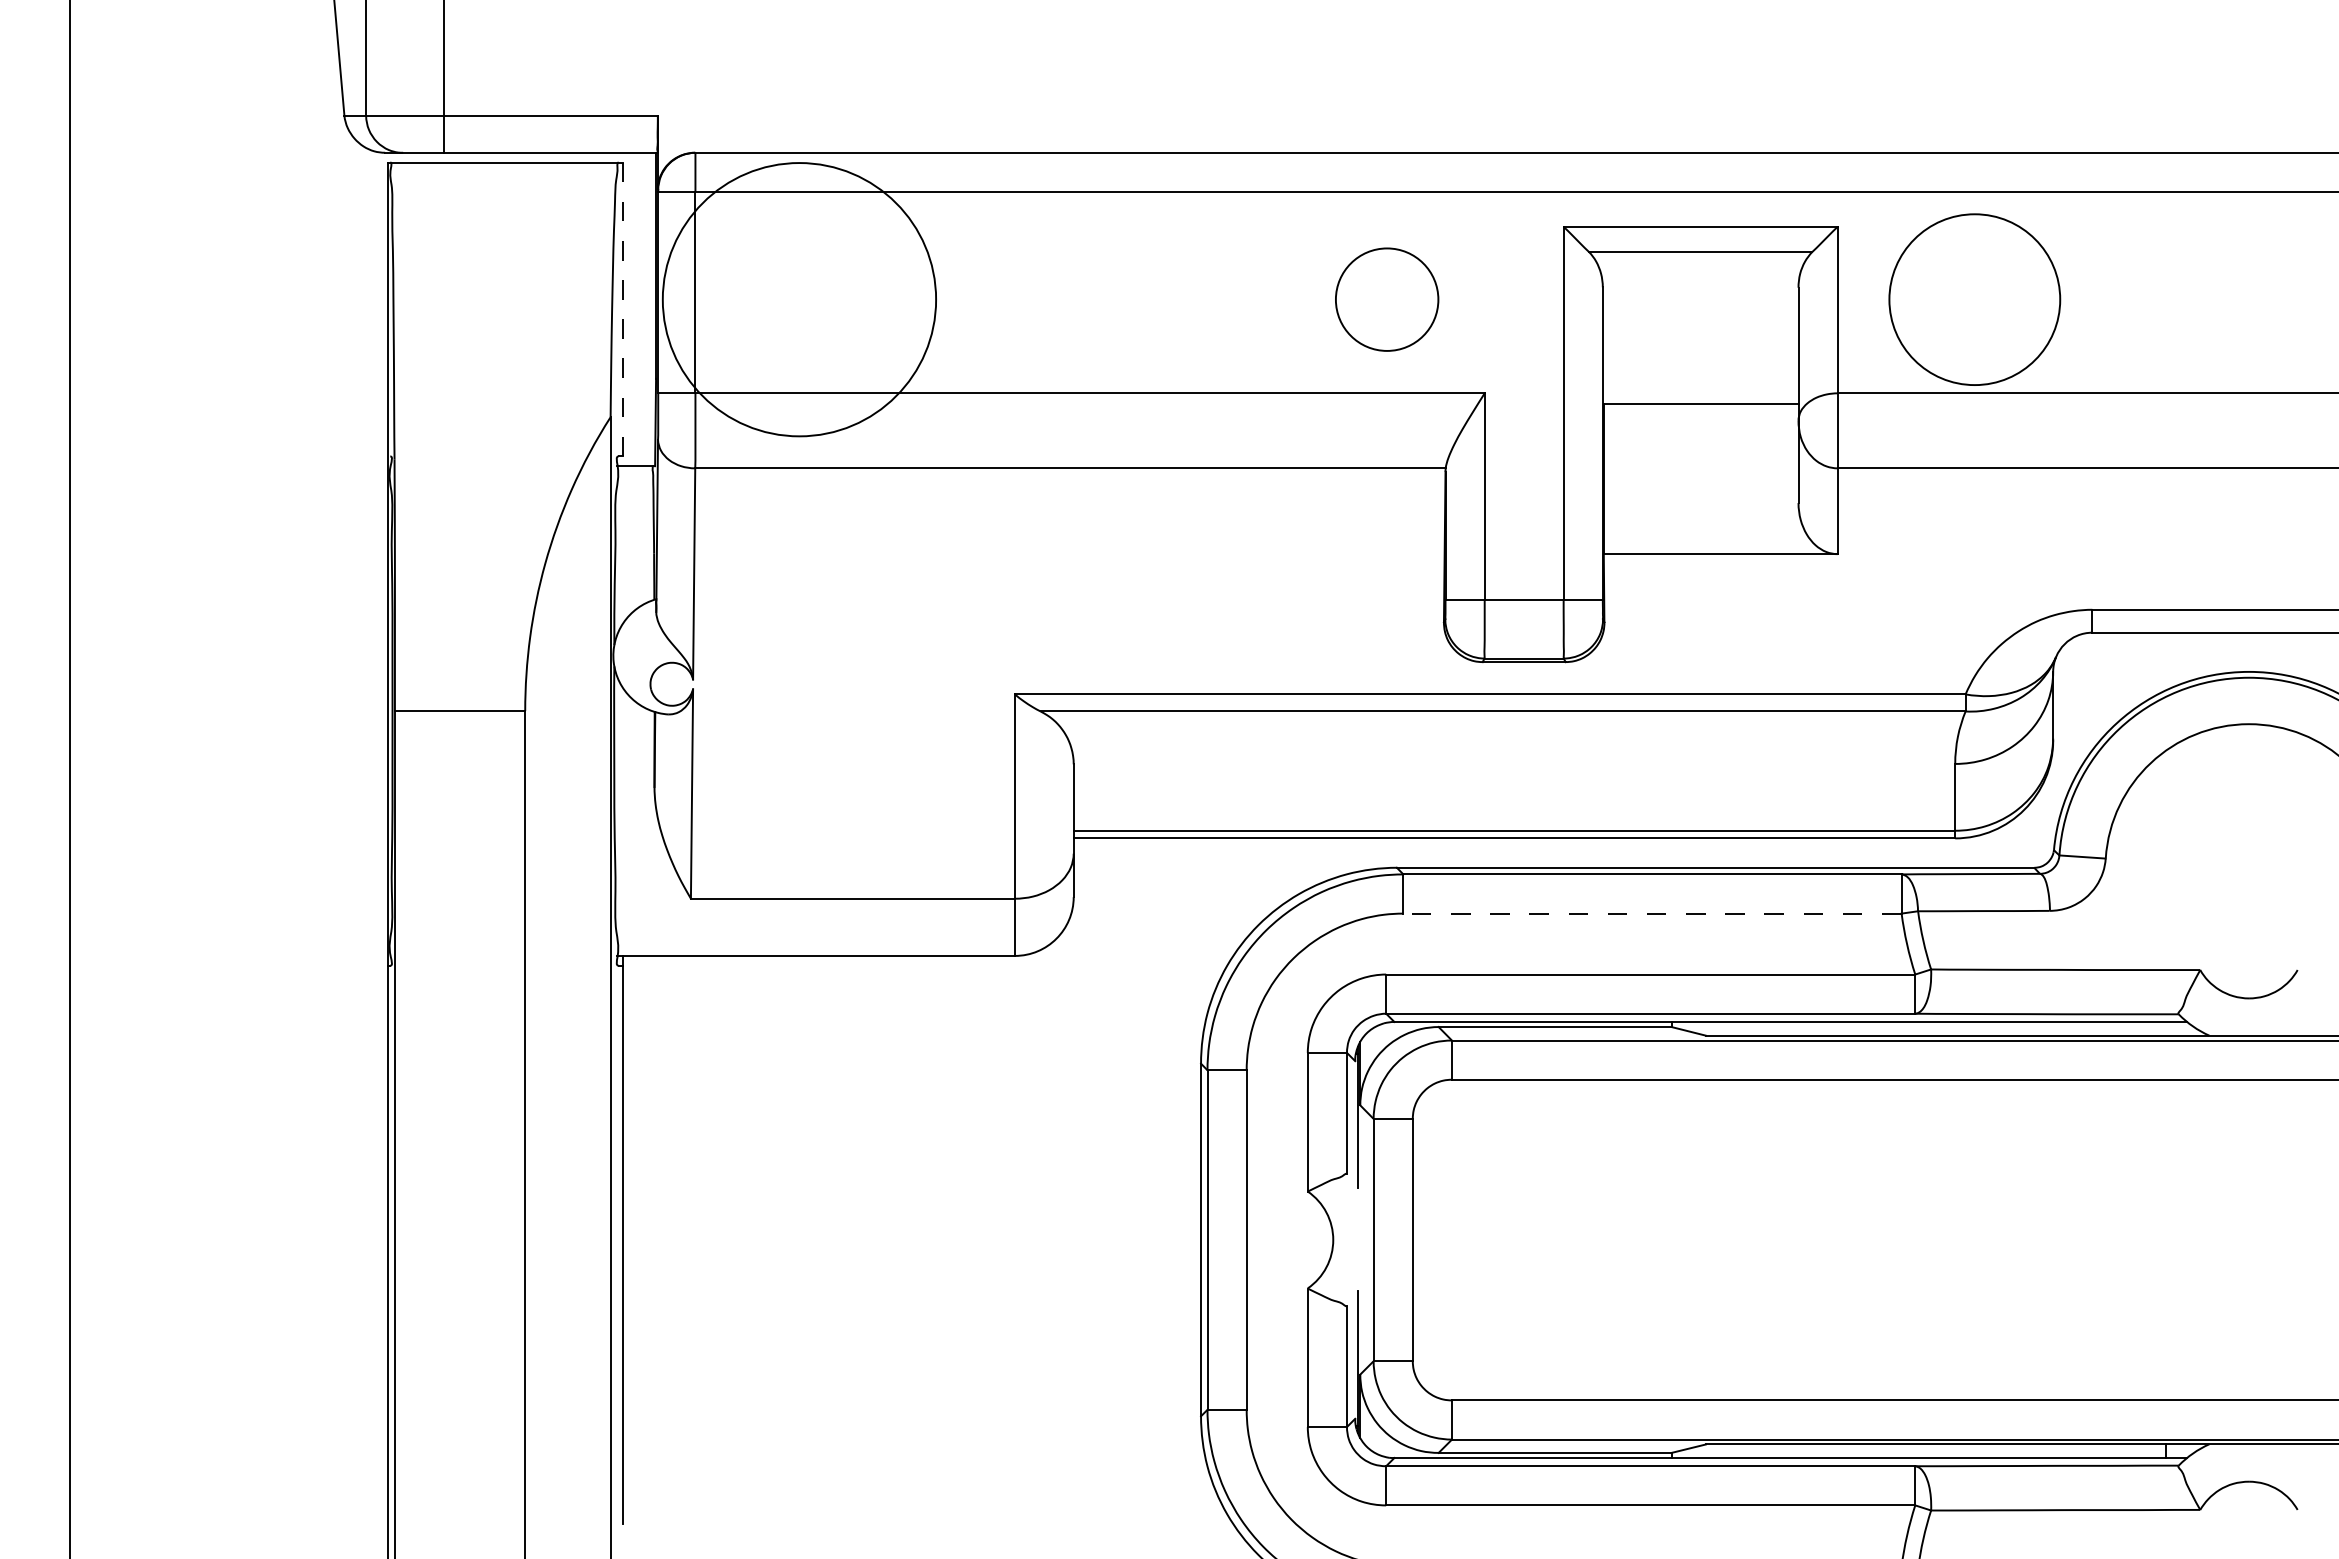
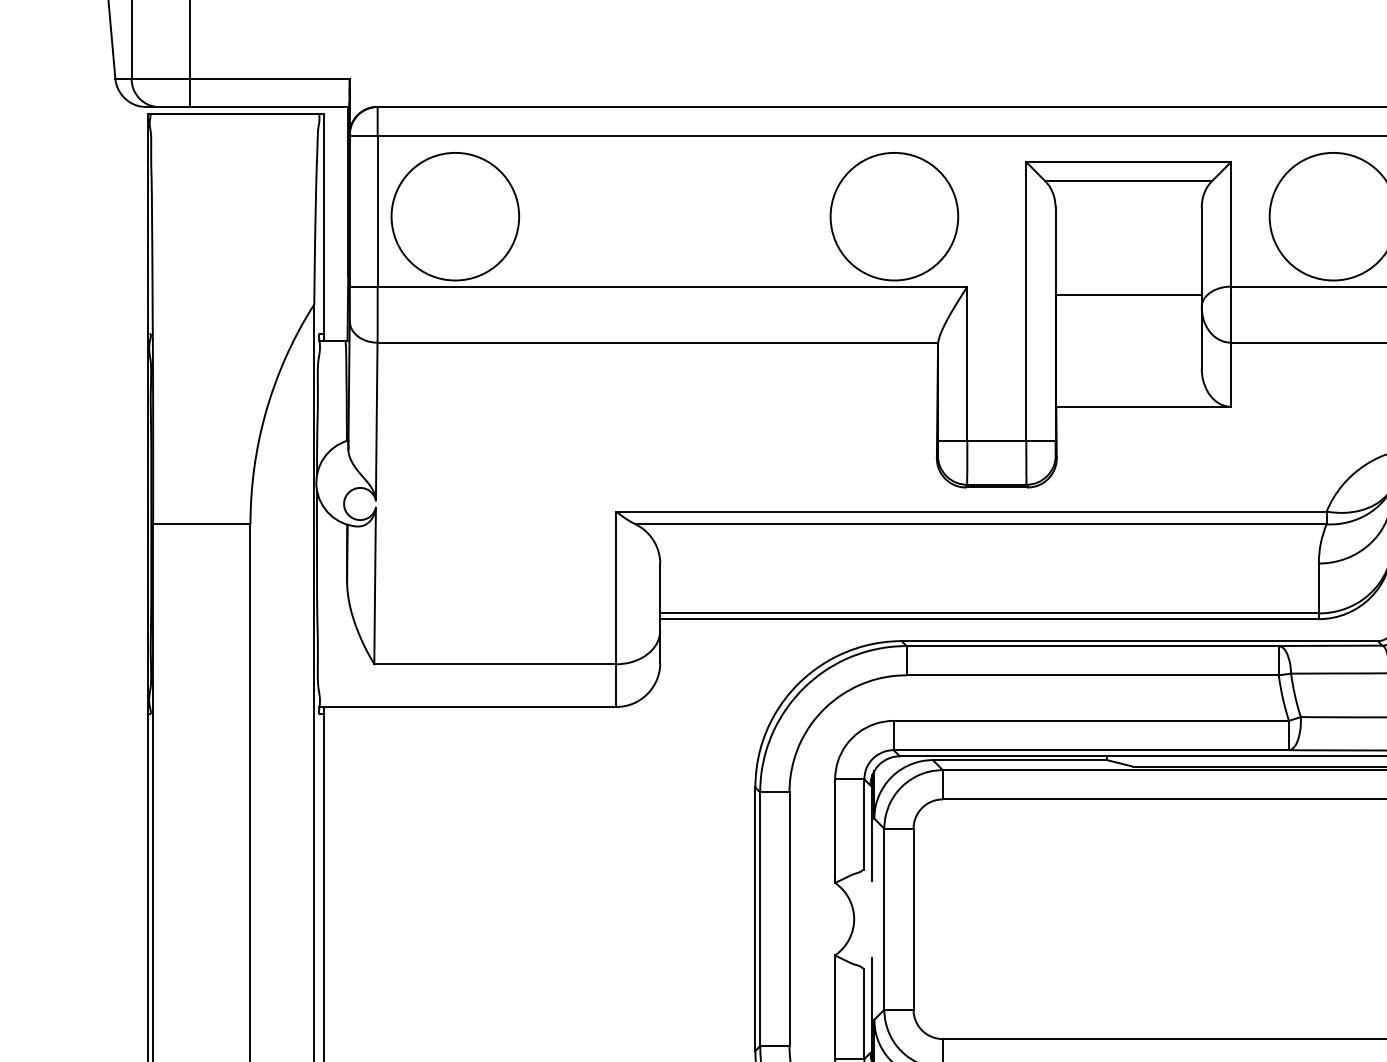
circle: (799, 299) -> (455, 216), size x0.62
circle: (1386, 299) -> (893, 216), size x1.67
line: (623, 314) -> (323, 227), dashed -> solid
line: (1651, 913) -> (1091, 675), dashed -> solid

